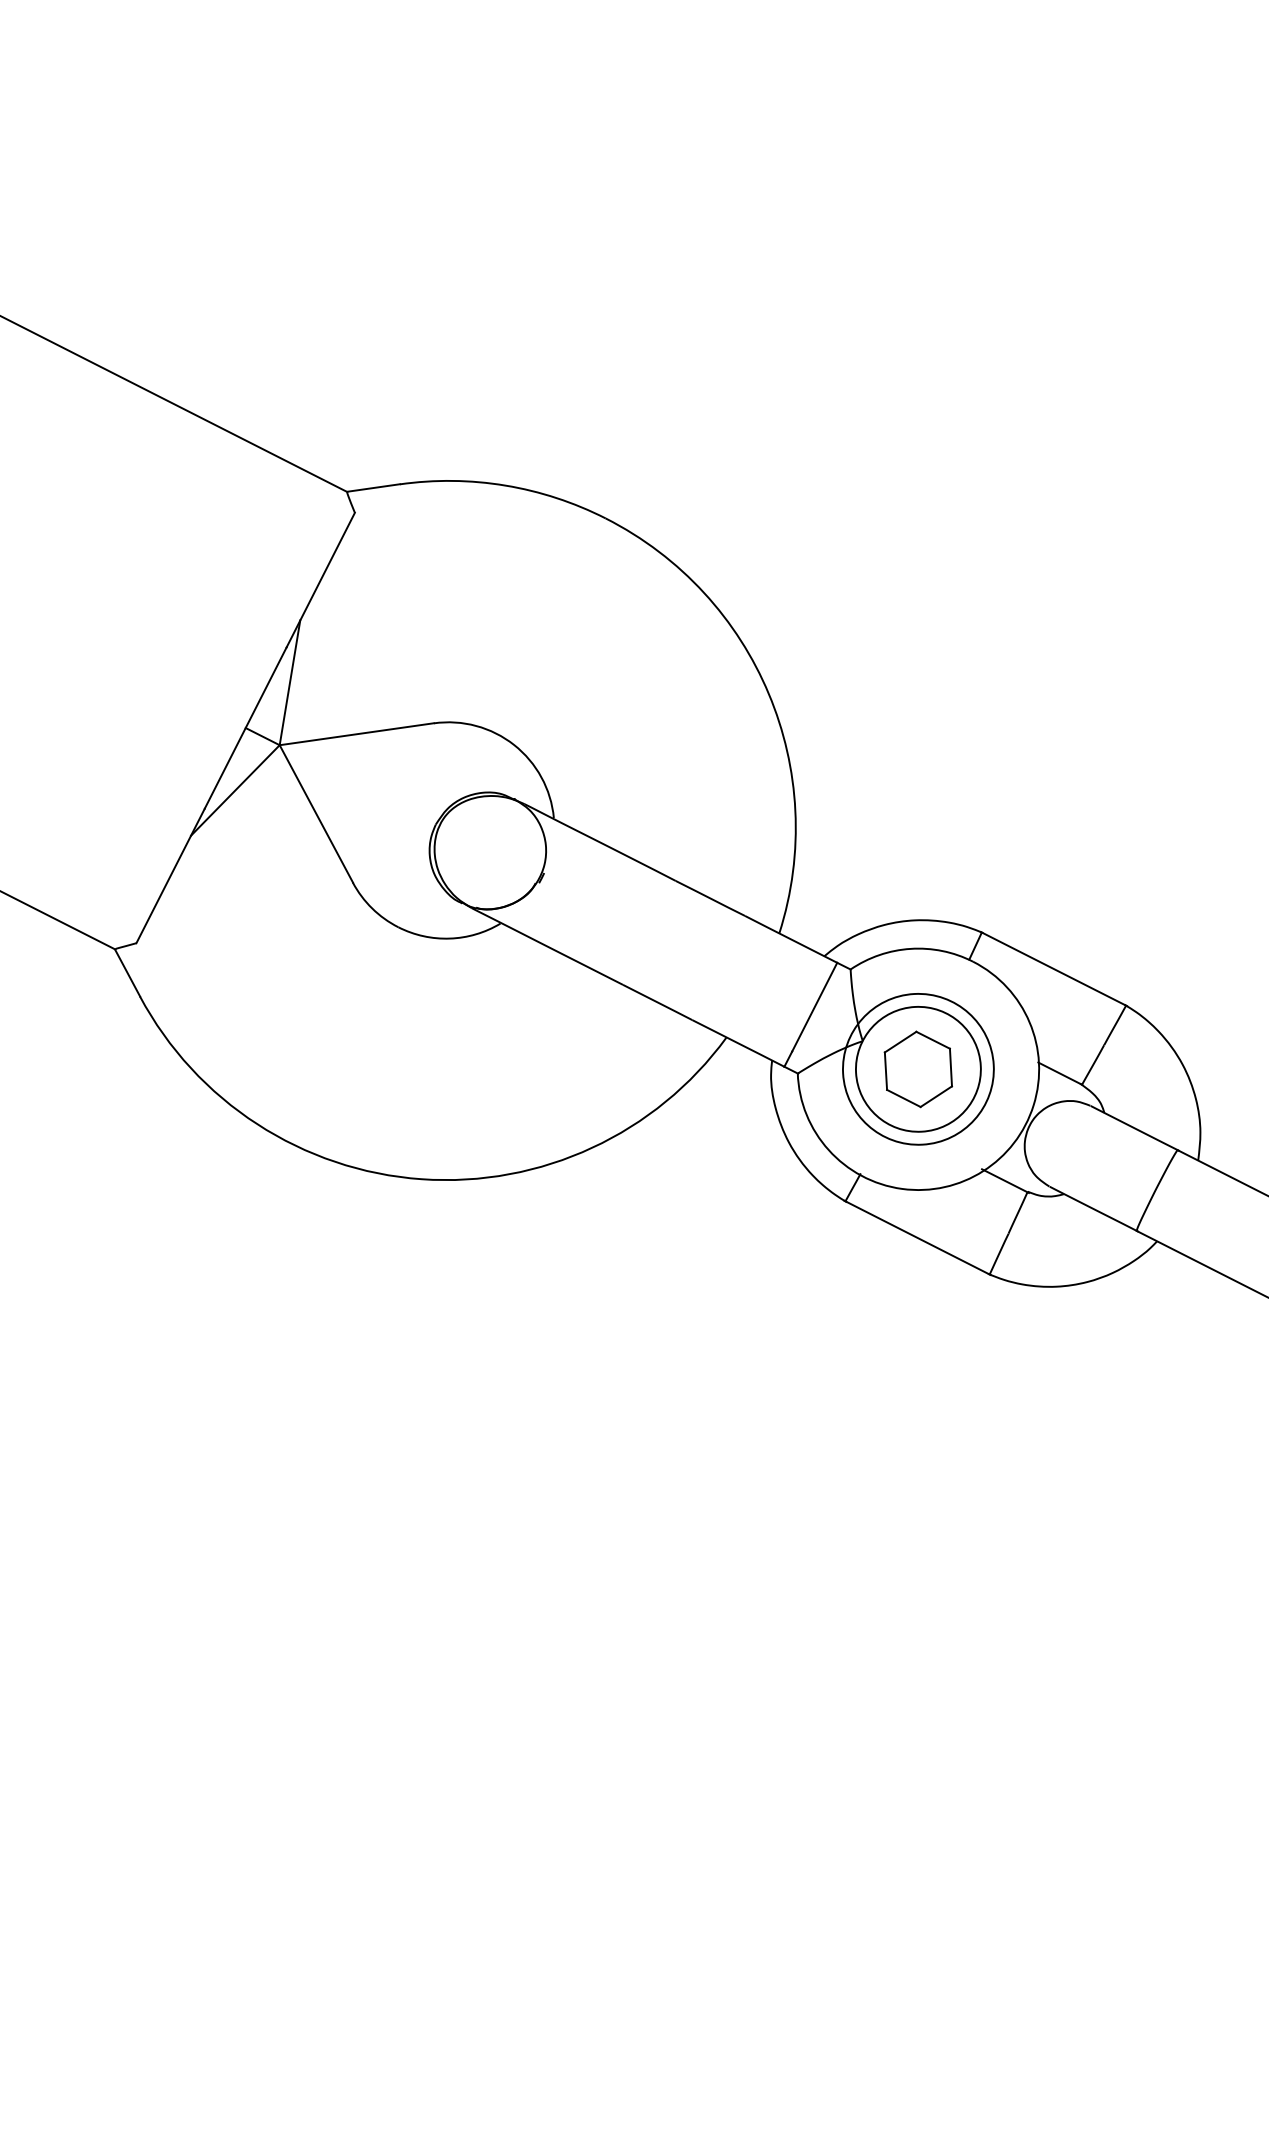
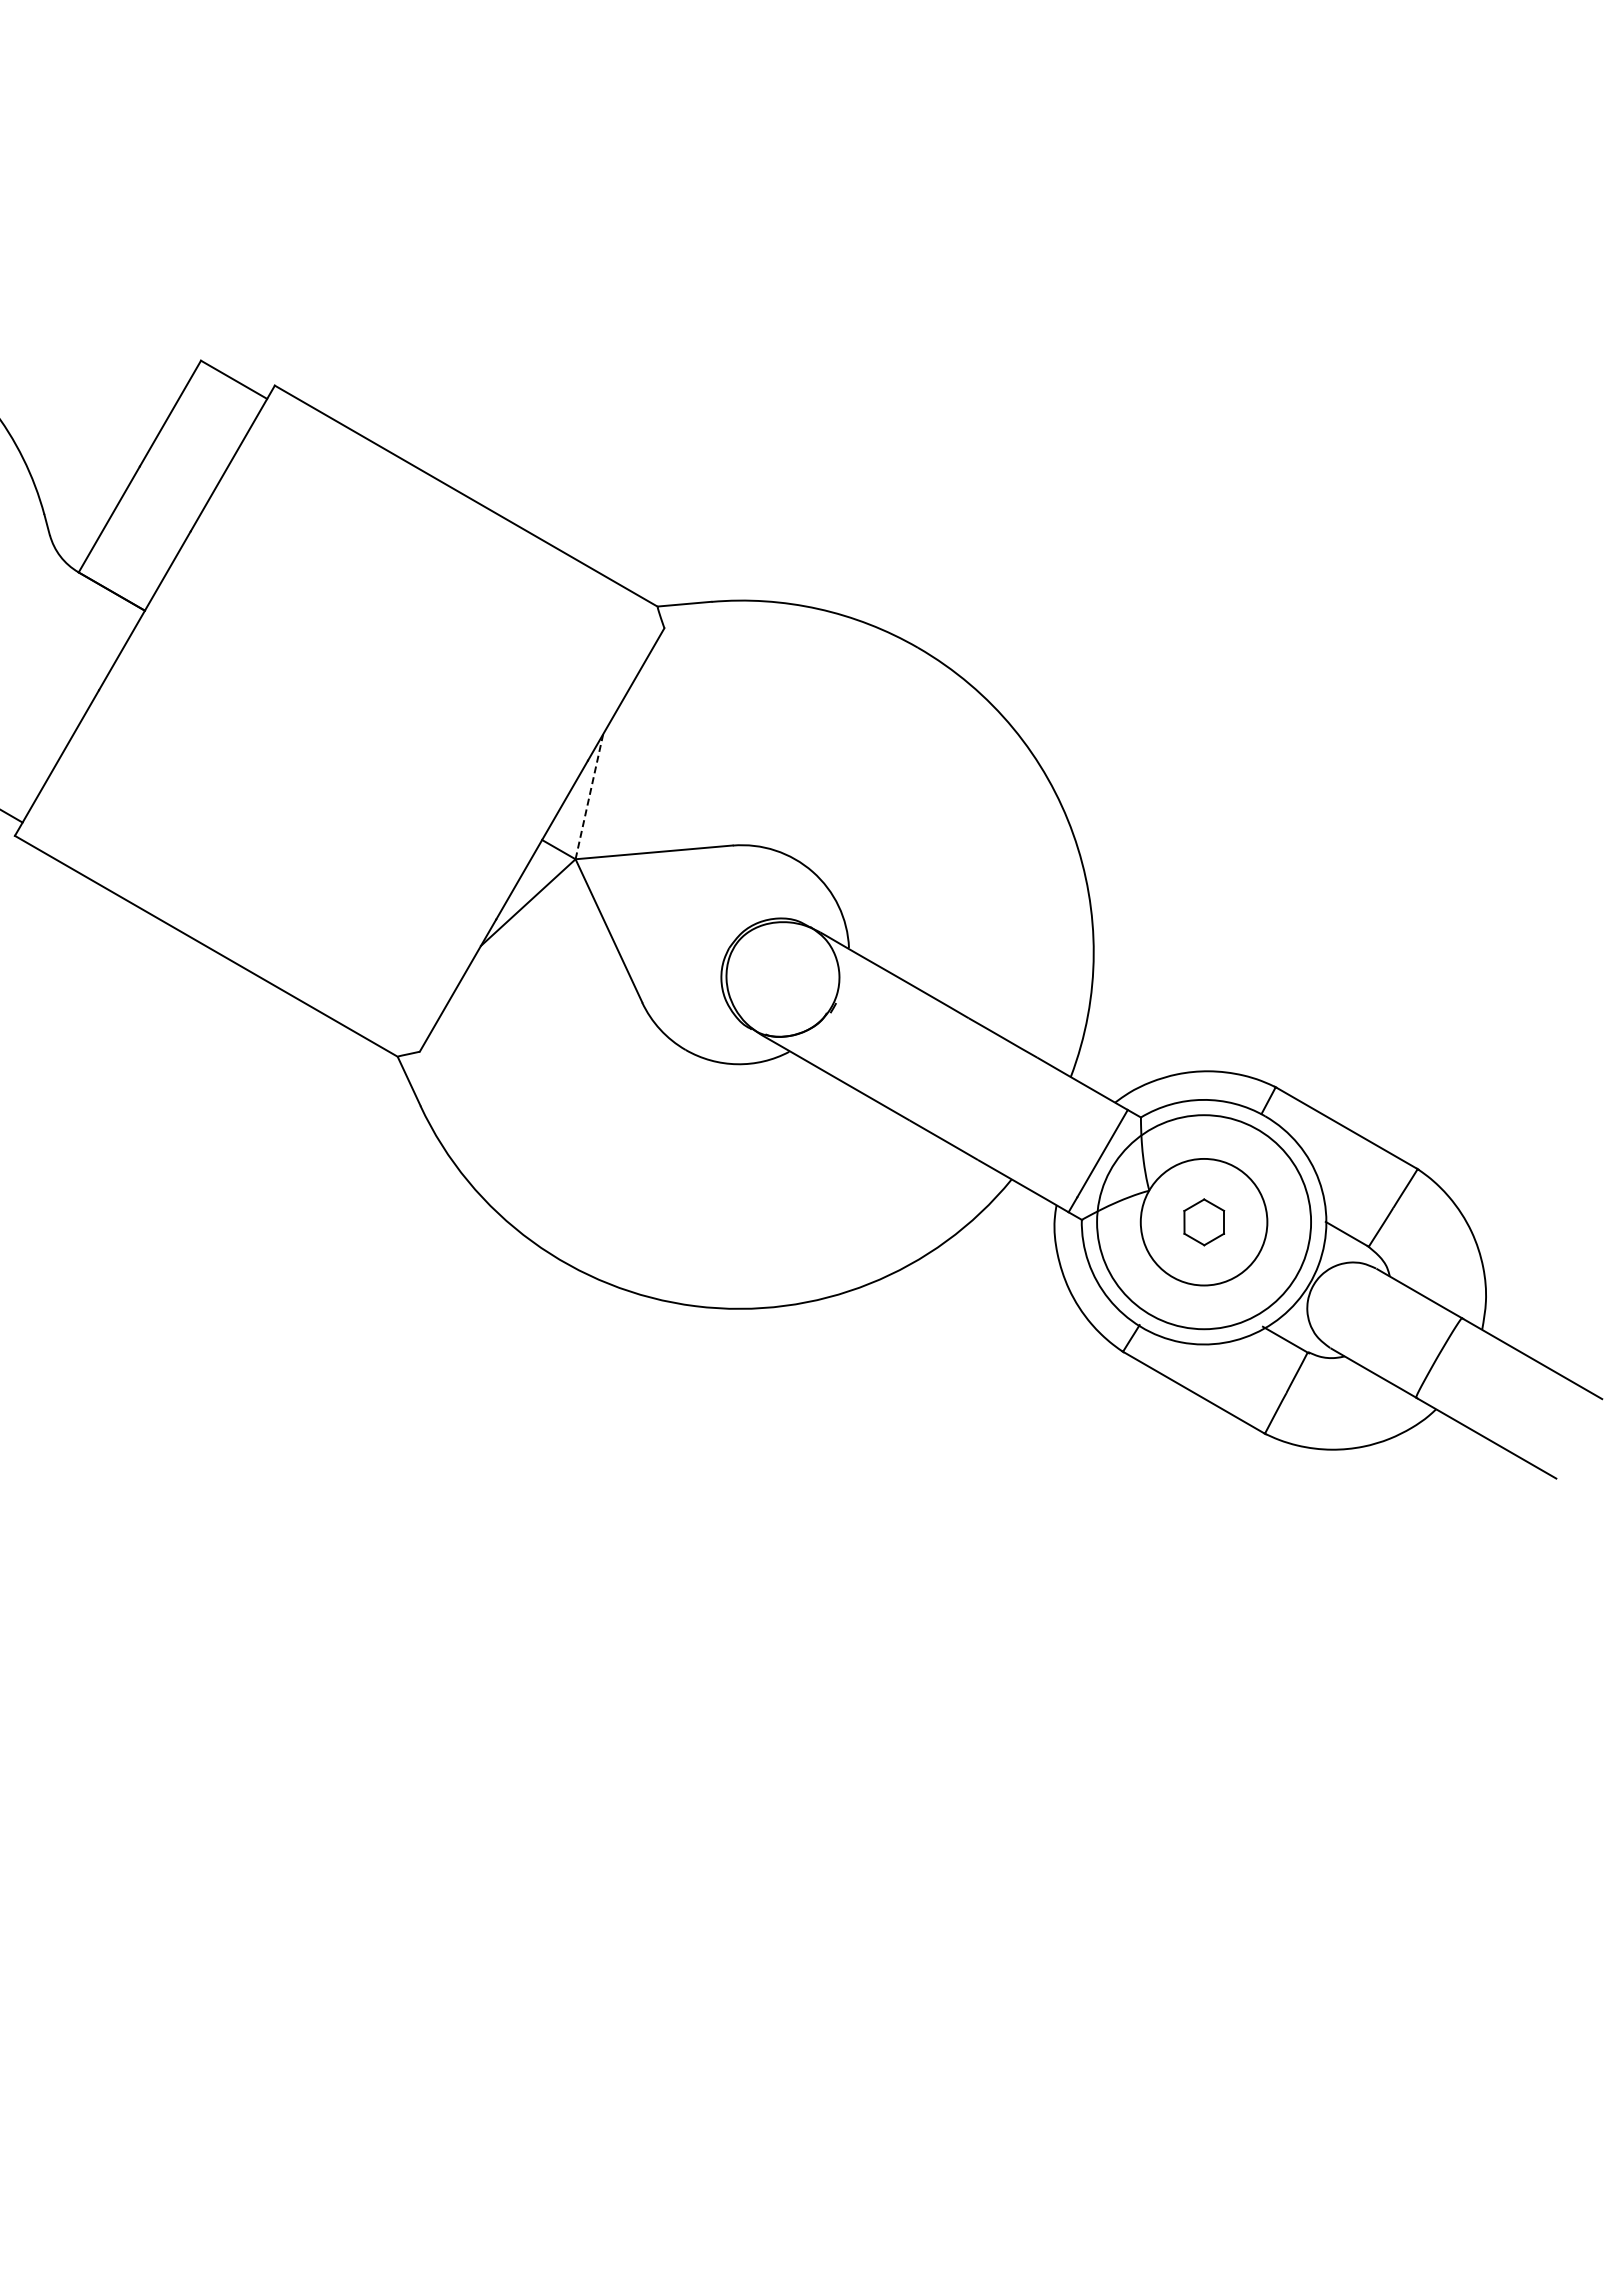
line: (290, 682) -> (589, 796), solid -> dashed
circle: (917, 1068) -> (1203, 1221), size x1.4
part: (918, 1069) -> (1204, 1222), size x0.6

